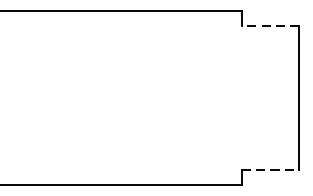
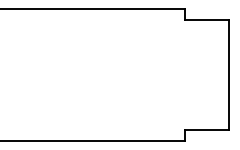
line: (269, 25) -> (206, 19), dashed -> solid
line: (270, 170) -> (207, 130), dashed -> solid

